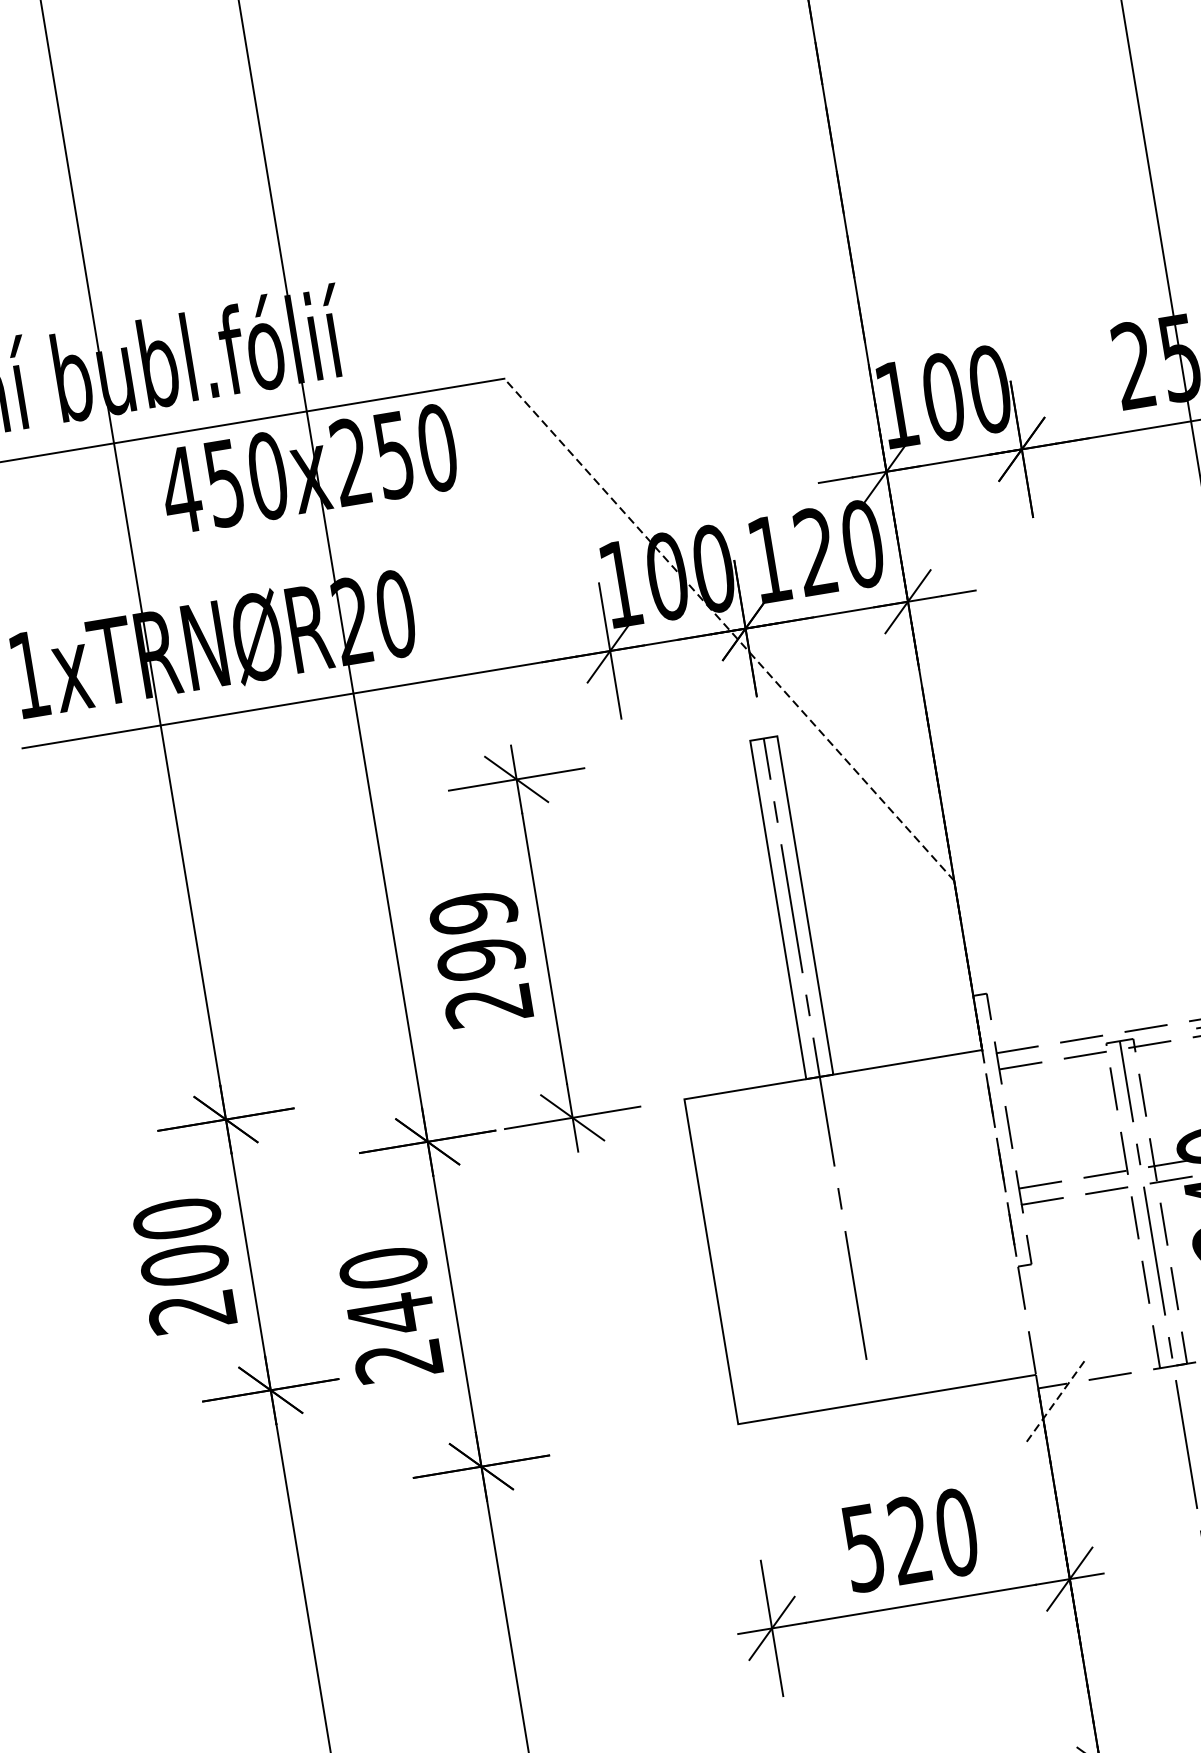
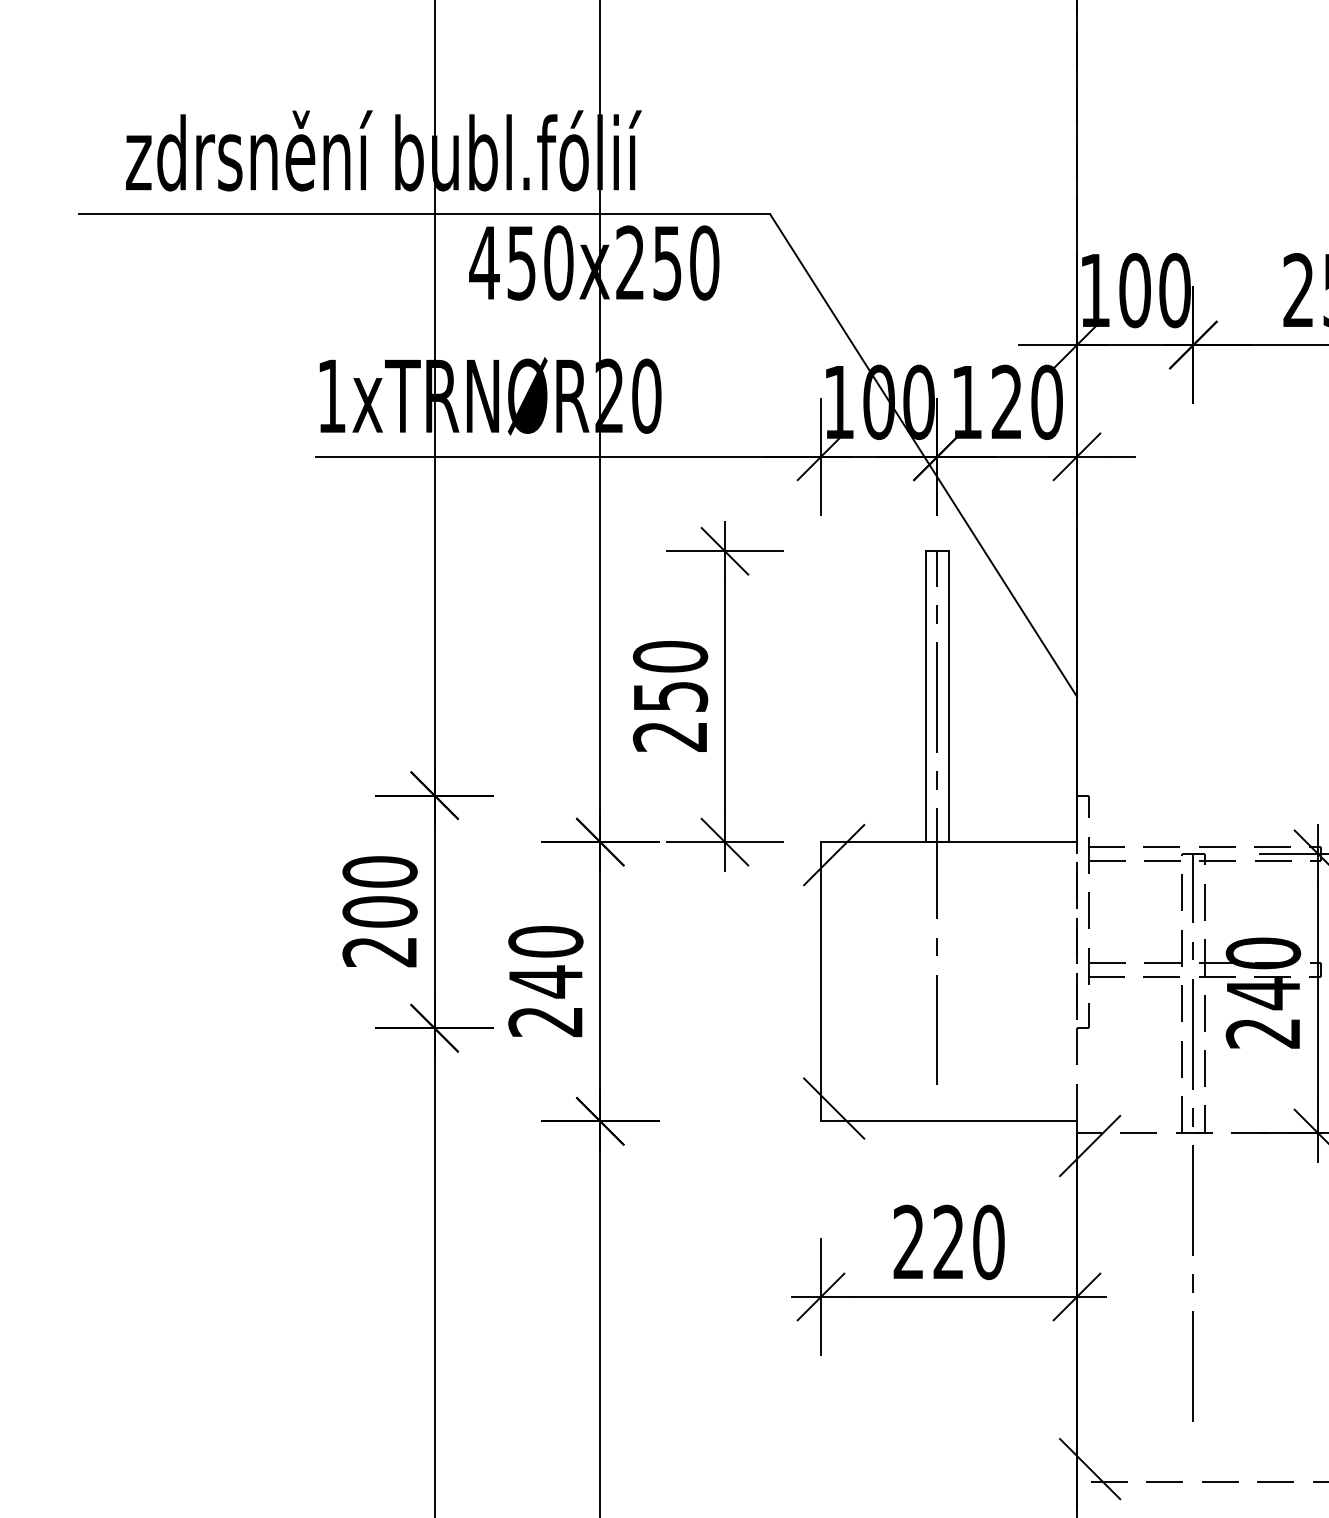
line: (729, 629) -> (923, 455), dashed -> solid
text: (477, 935) -> (670, 676), 299 -> 250
line: (702, 1112) -> (834, 855), added
line: (1056, 1401) -> (1090, 1146), dashed -> solid
line: (751, 1406) -> (834, 1108), added
text: (863, 1548) -> (908, 1242), 520 -> 220

